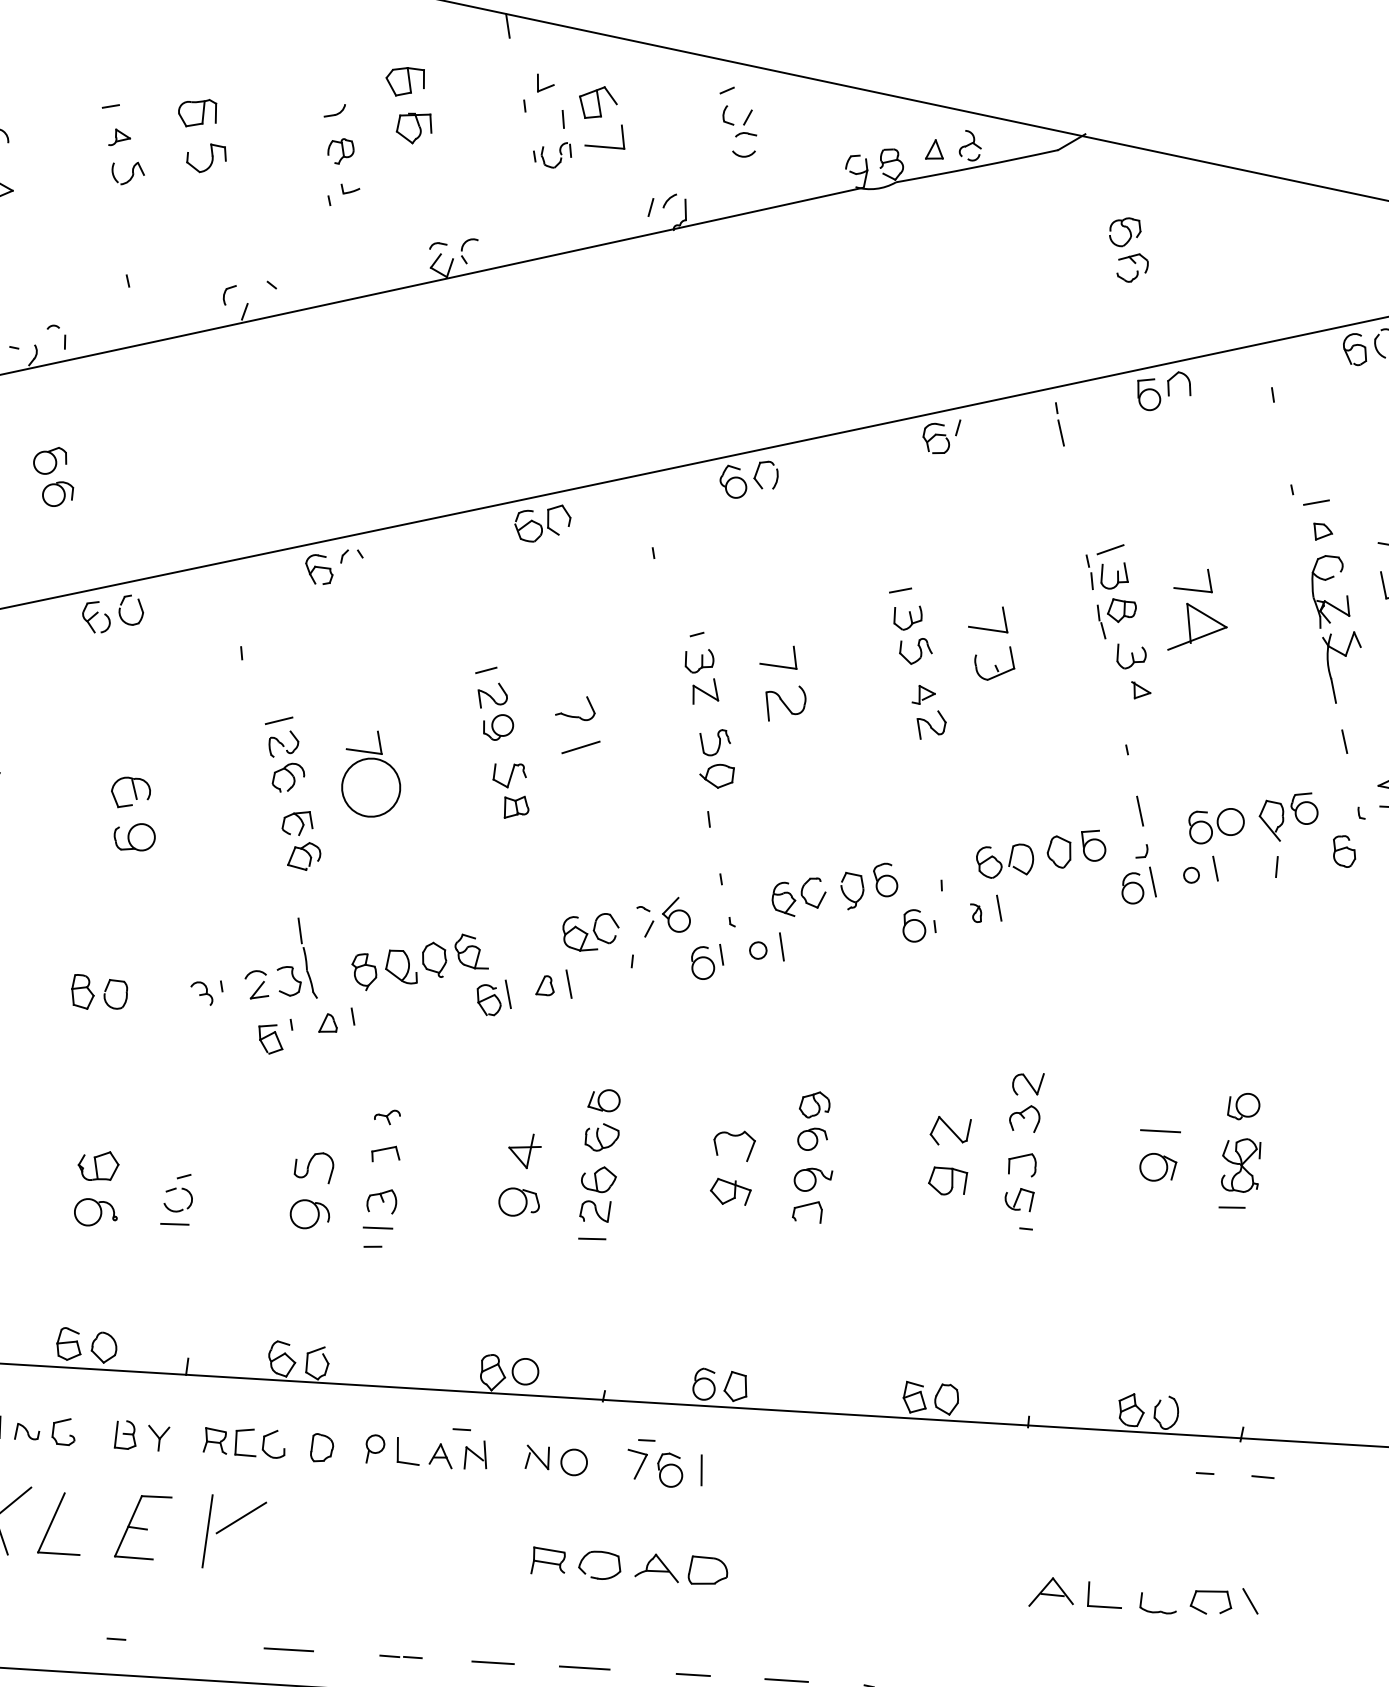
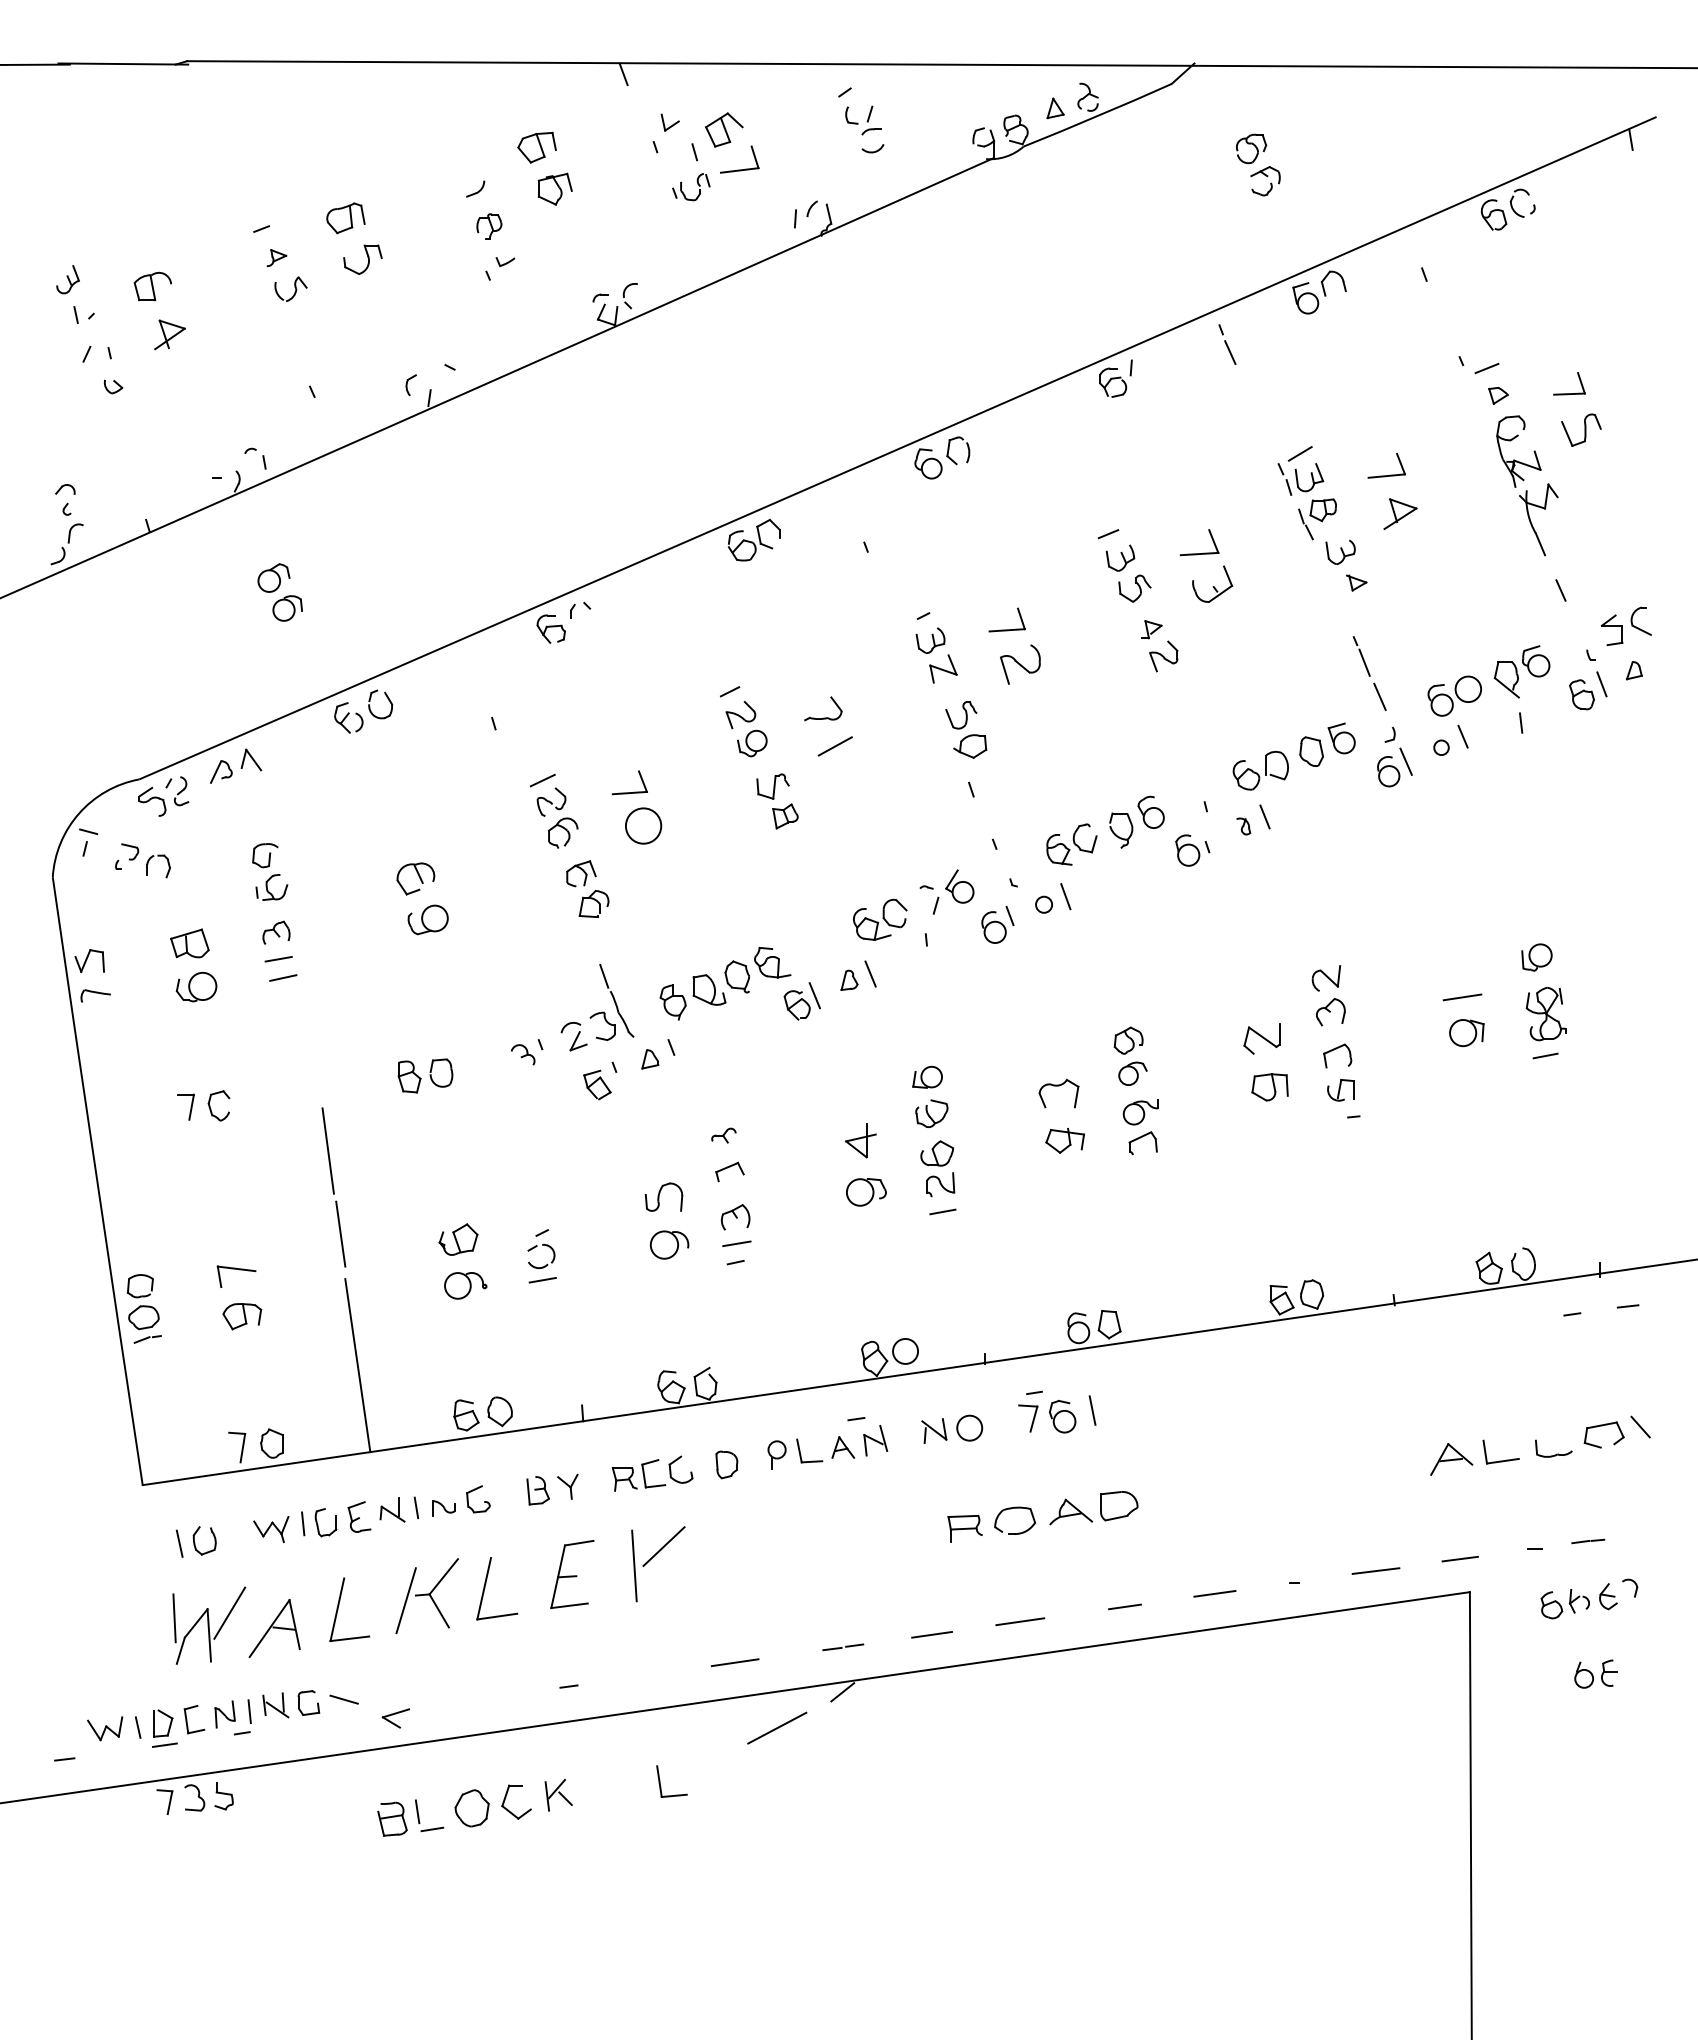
part: (1198, 631) -> (1400, 514), size x0.62
line: (1131, 773) -> (1364, 662), added
circle: (371, 787) -> (643, 825), size x0.62
line: (1365, 844) -> (1601, 684), added

